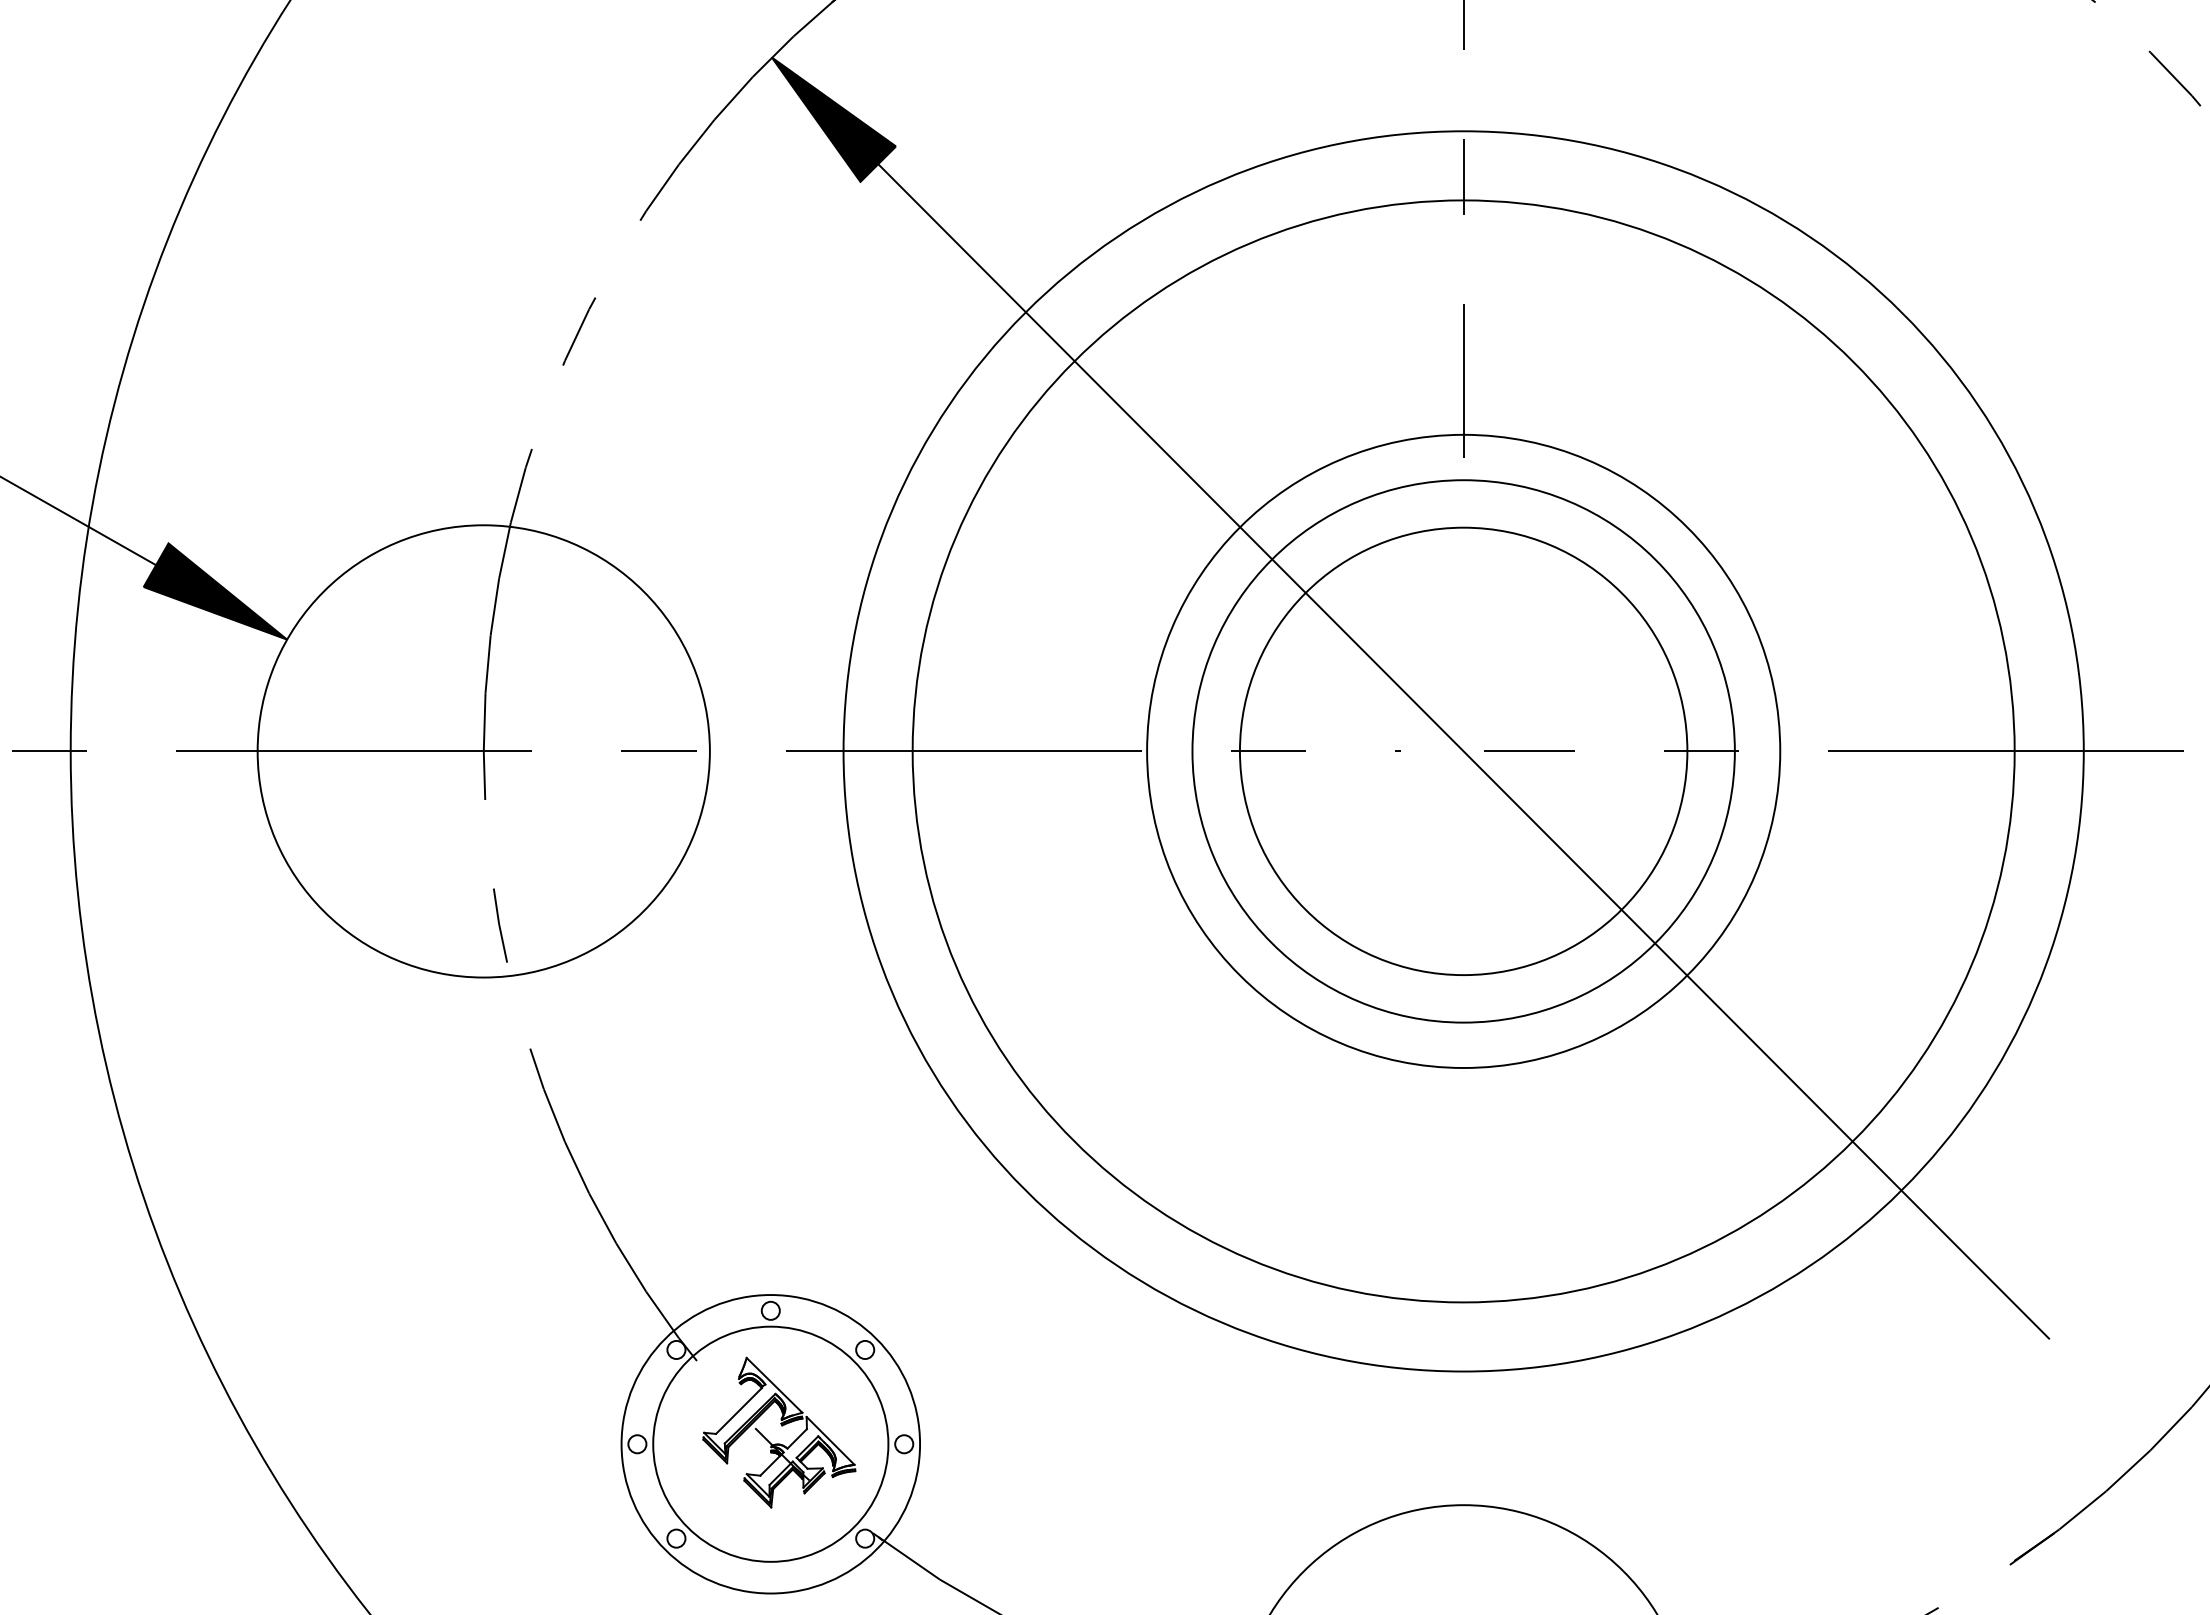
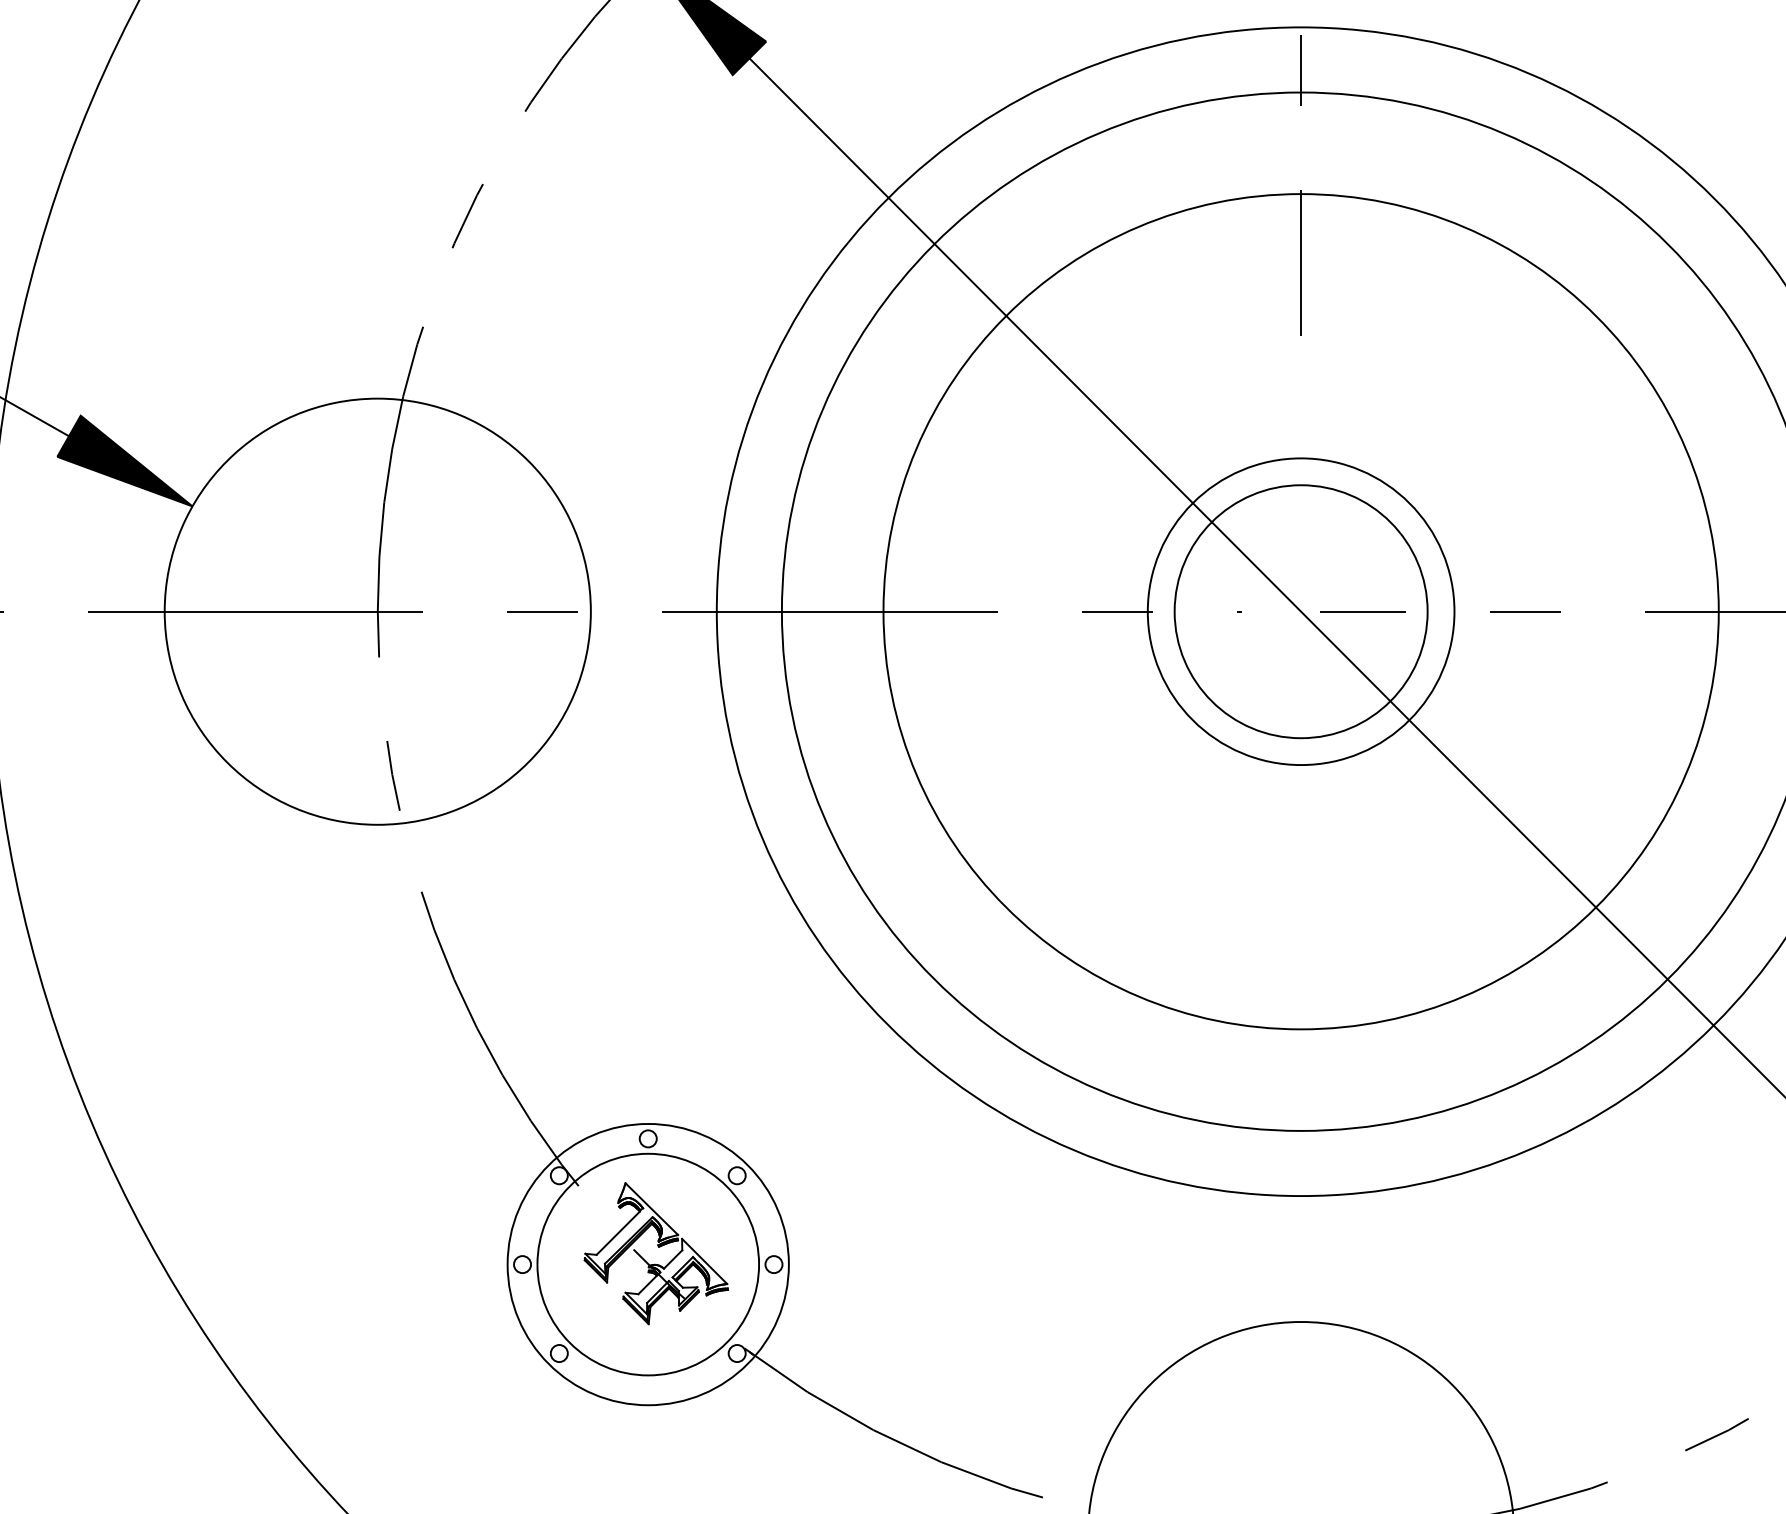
circle: (1463, 750) -> (1300, 610), size x1.4
circle: (1463, 751) -> (1300, 611), size x0.6
circle: (1463, 751) -> (1300, 611), size x0.6

